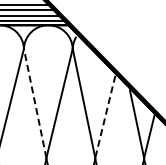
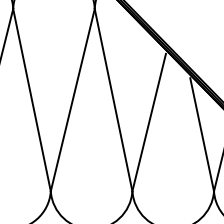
line: (35, 103) -> (32, 100), dashed -> solid
line: (105, 117) -> (149, 123), dashed -> solid

